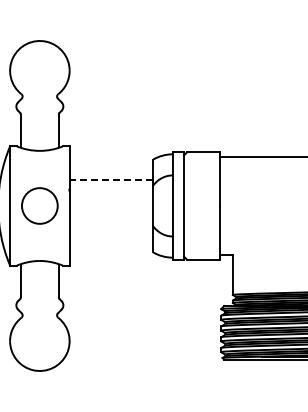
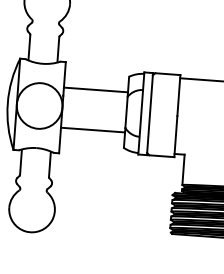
line: (111, 179) -> (95, 89), dashed -> solid
circle: (39, 205) -> (39, 105), size x1.67
line: (111, 232) -> (93, 130), added

